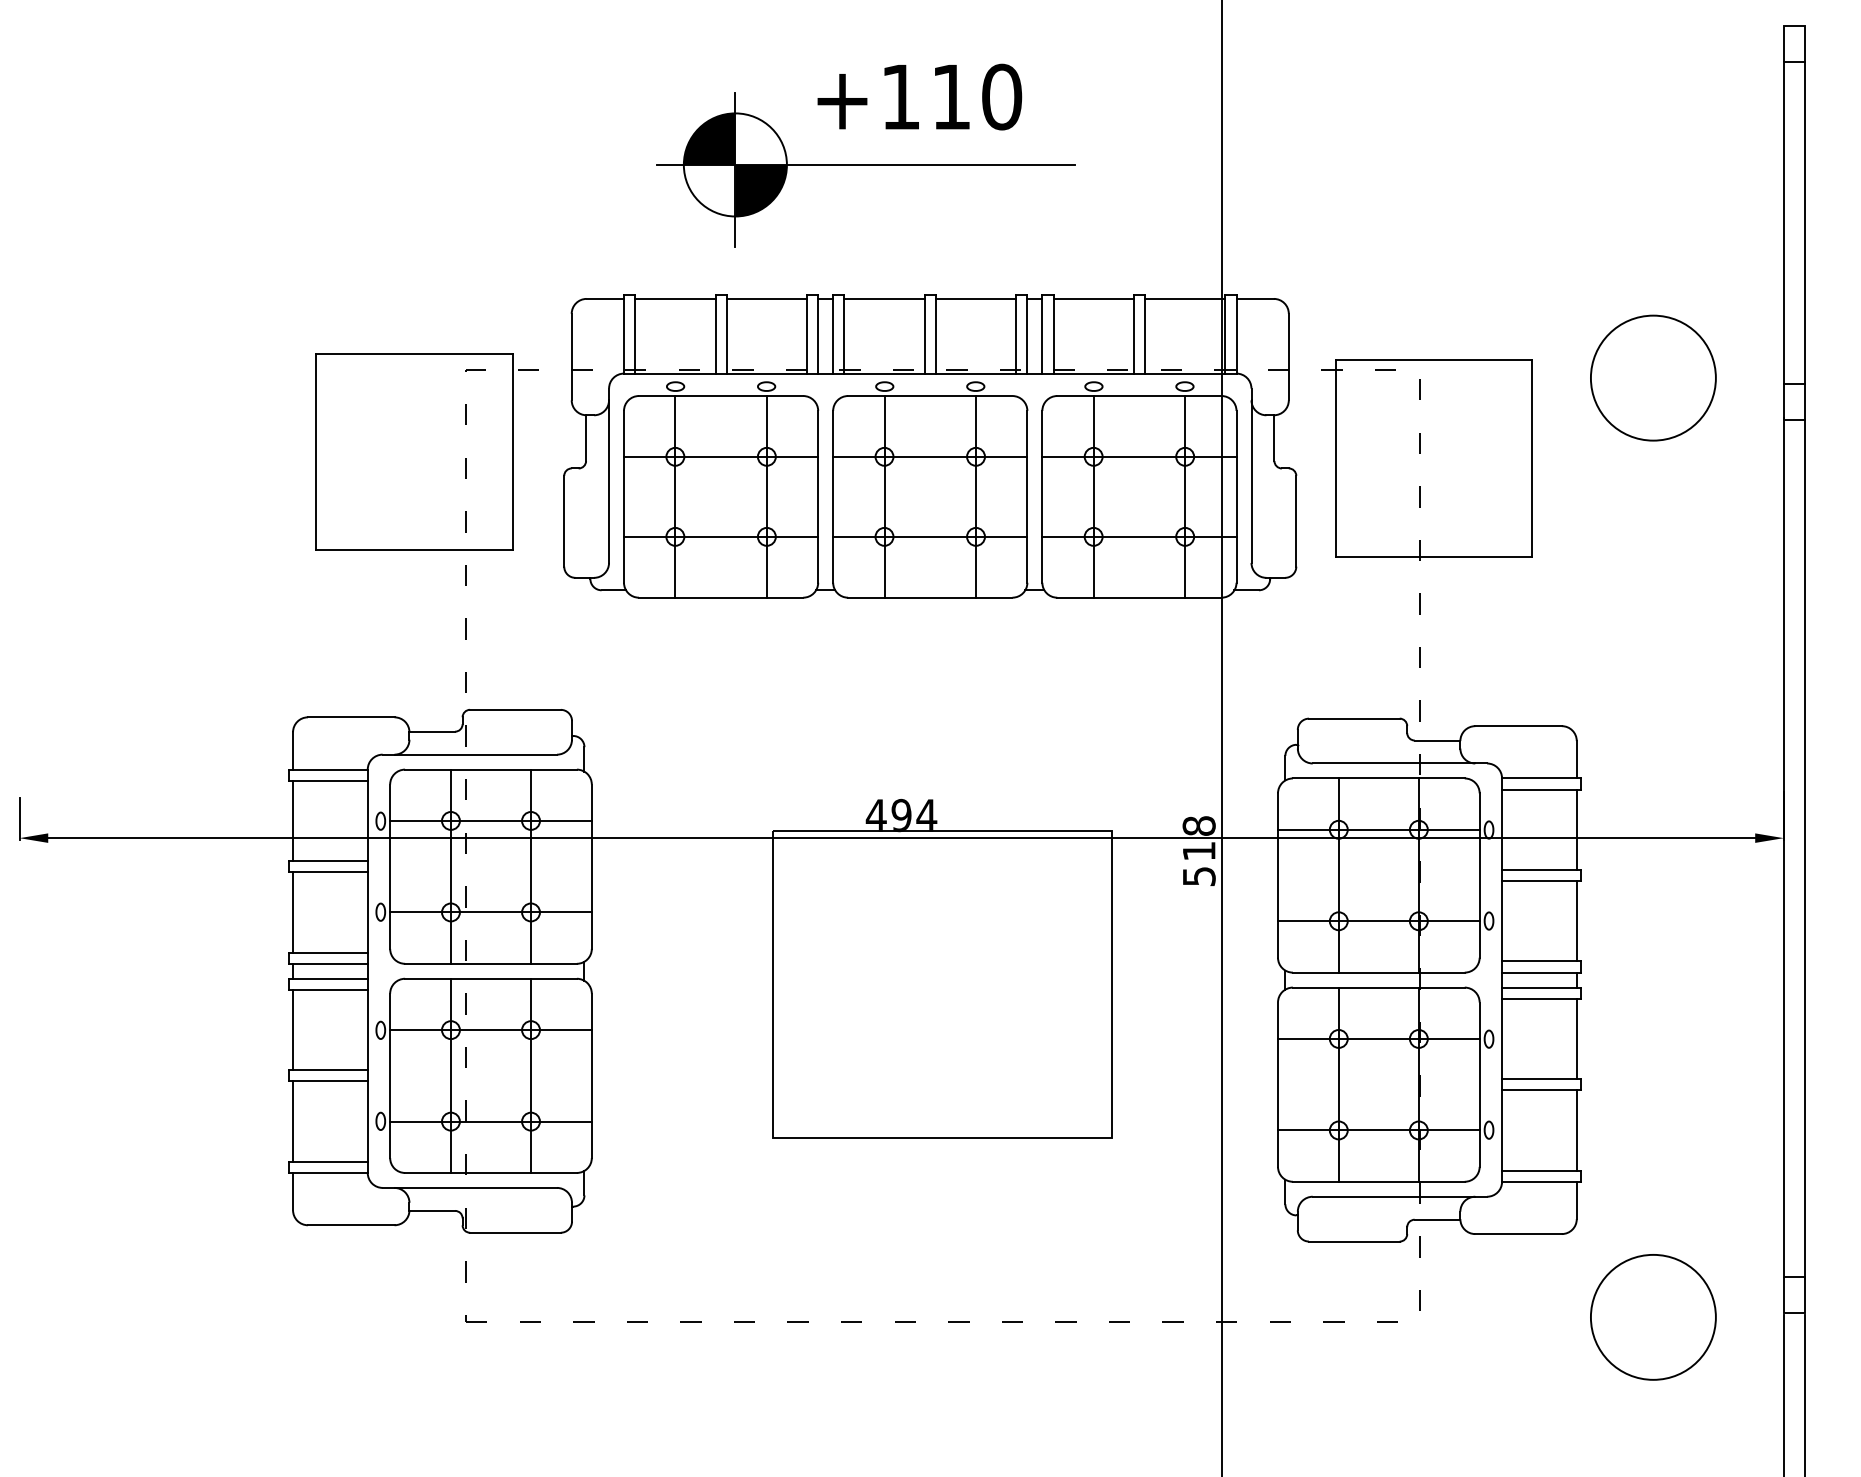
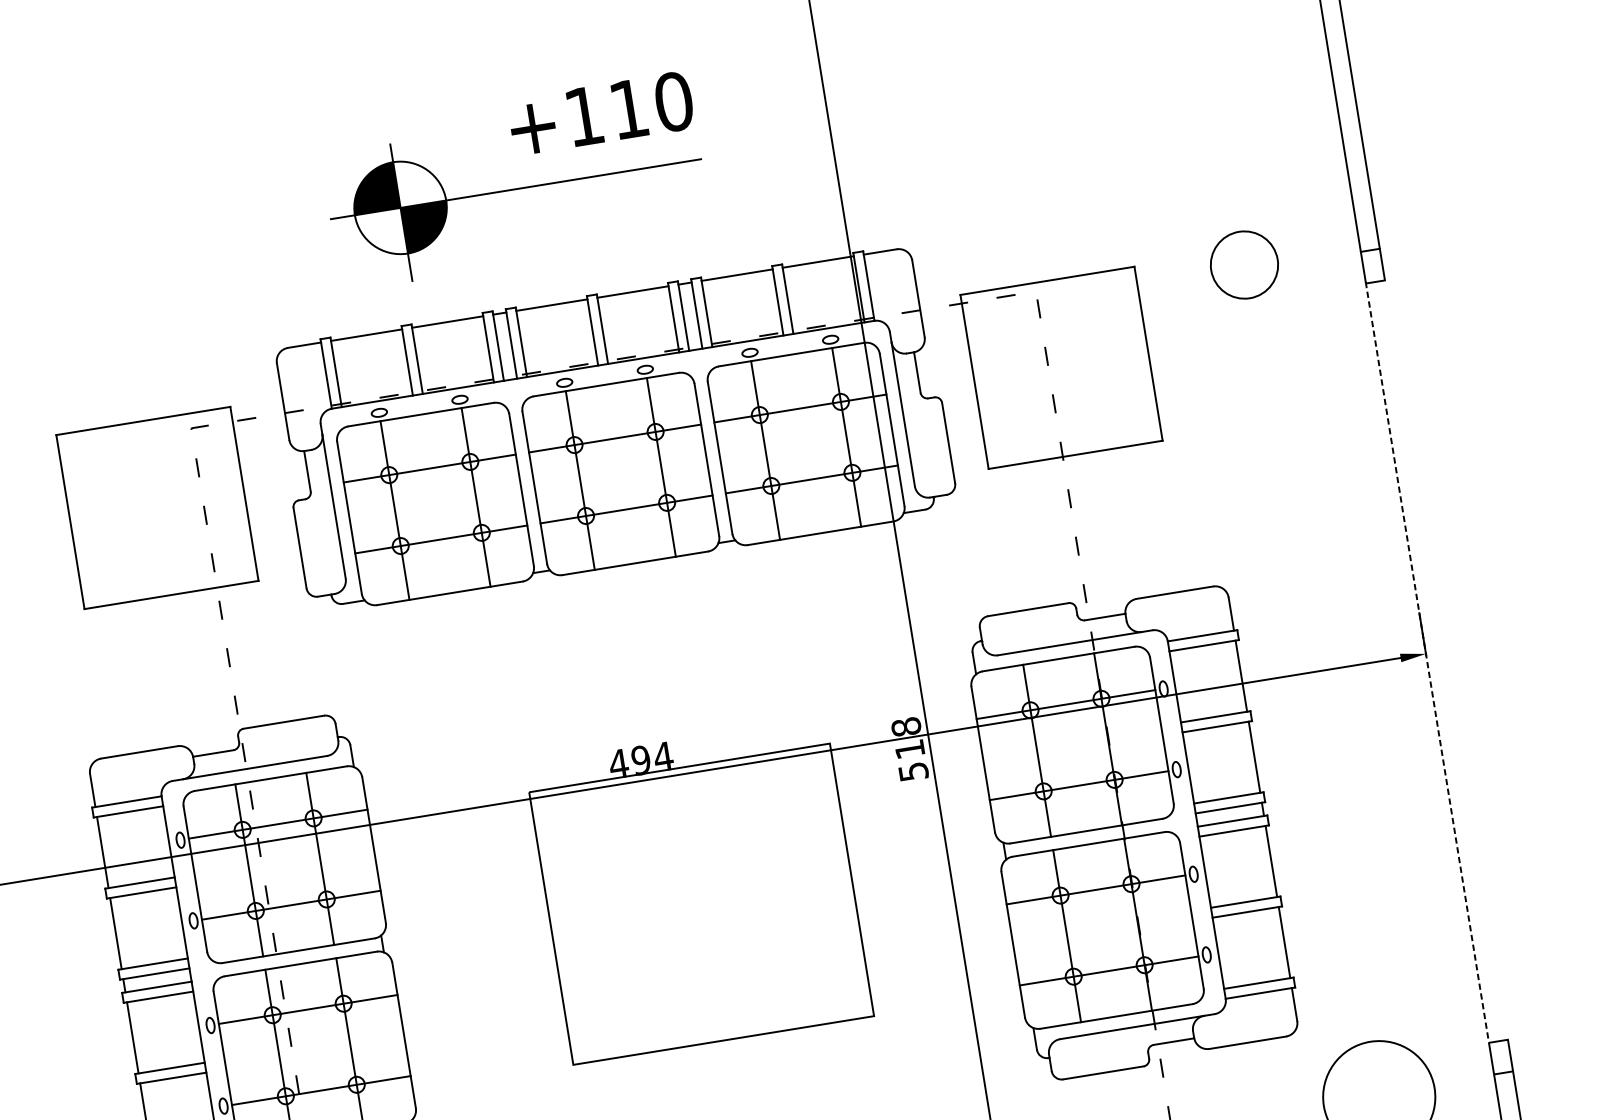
text: (919, 96) -> (600, 113), moved
circle: (1652, 377) -> (1243, 264), size x0.6
line: (1783, 848) -> (1427, 663), solid -> dashed
line: (1805, 849) -> (1446, 660), removed

